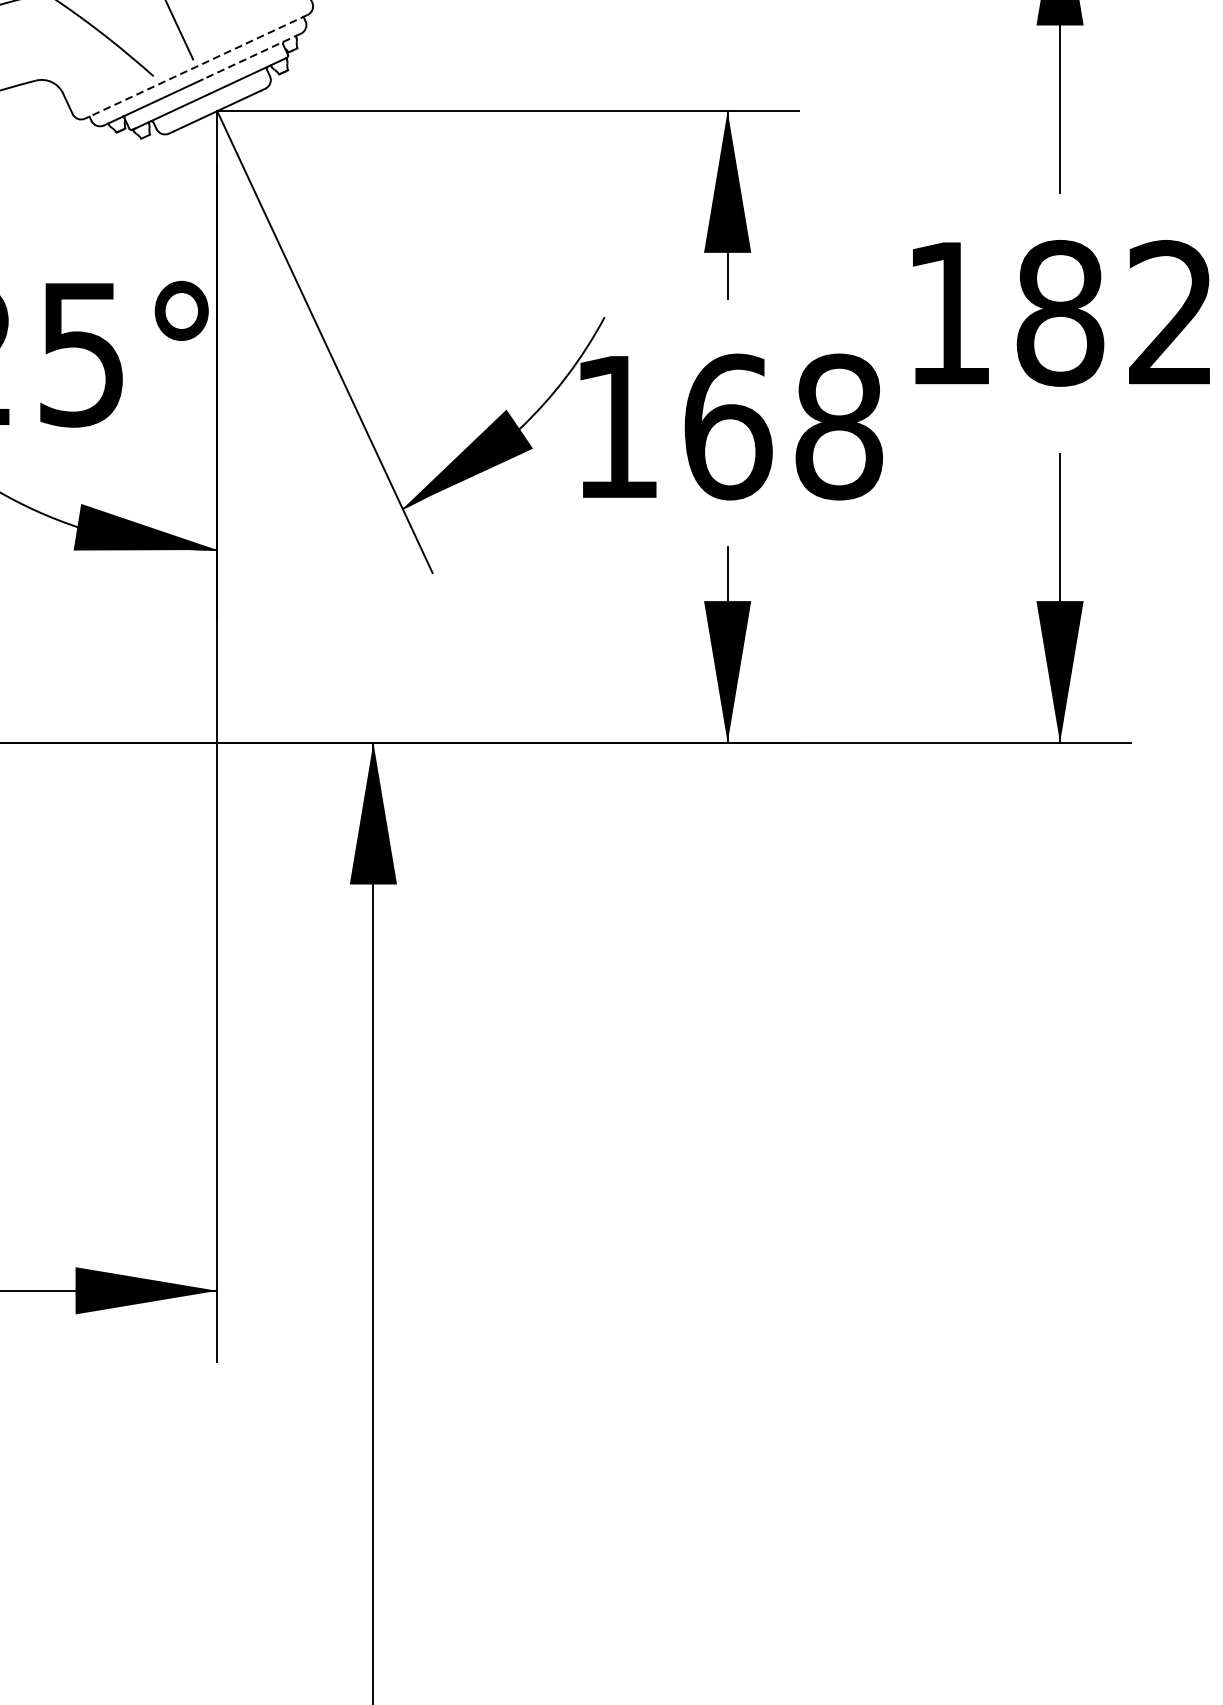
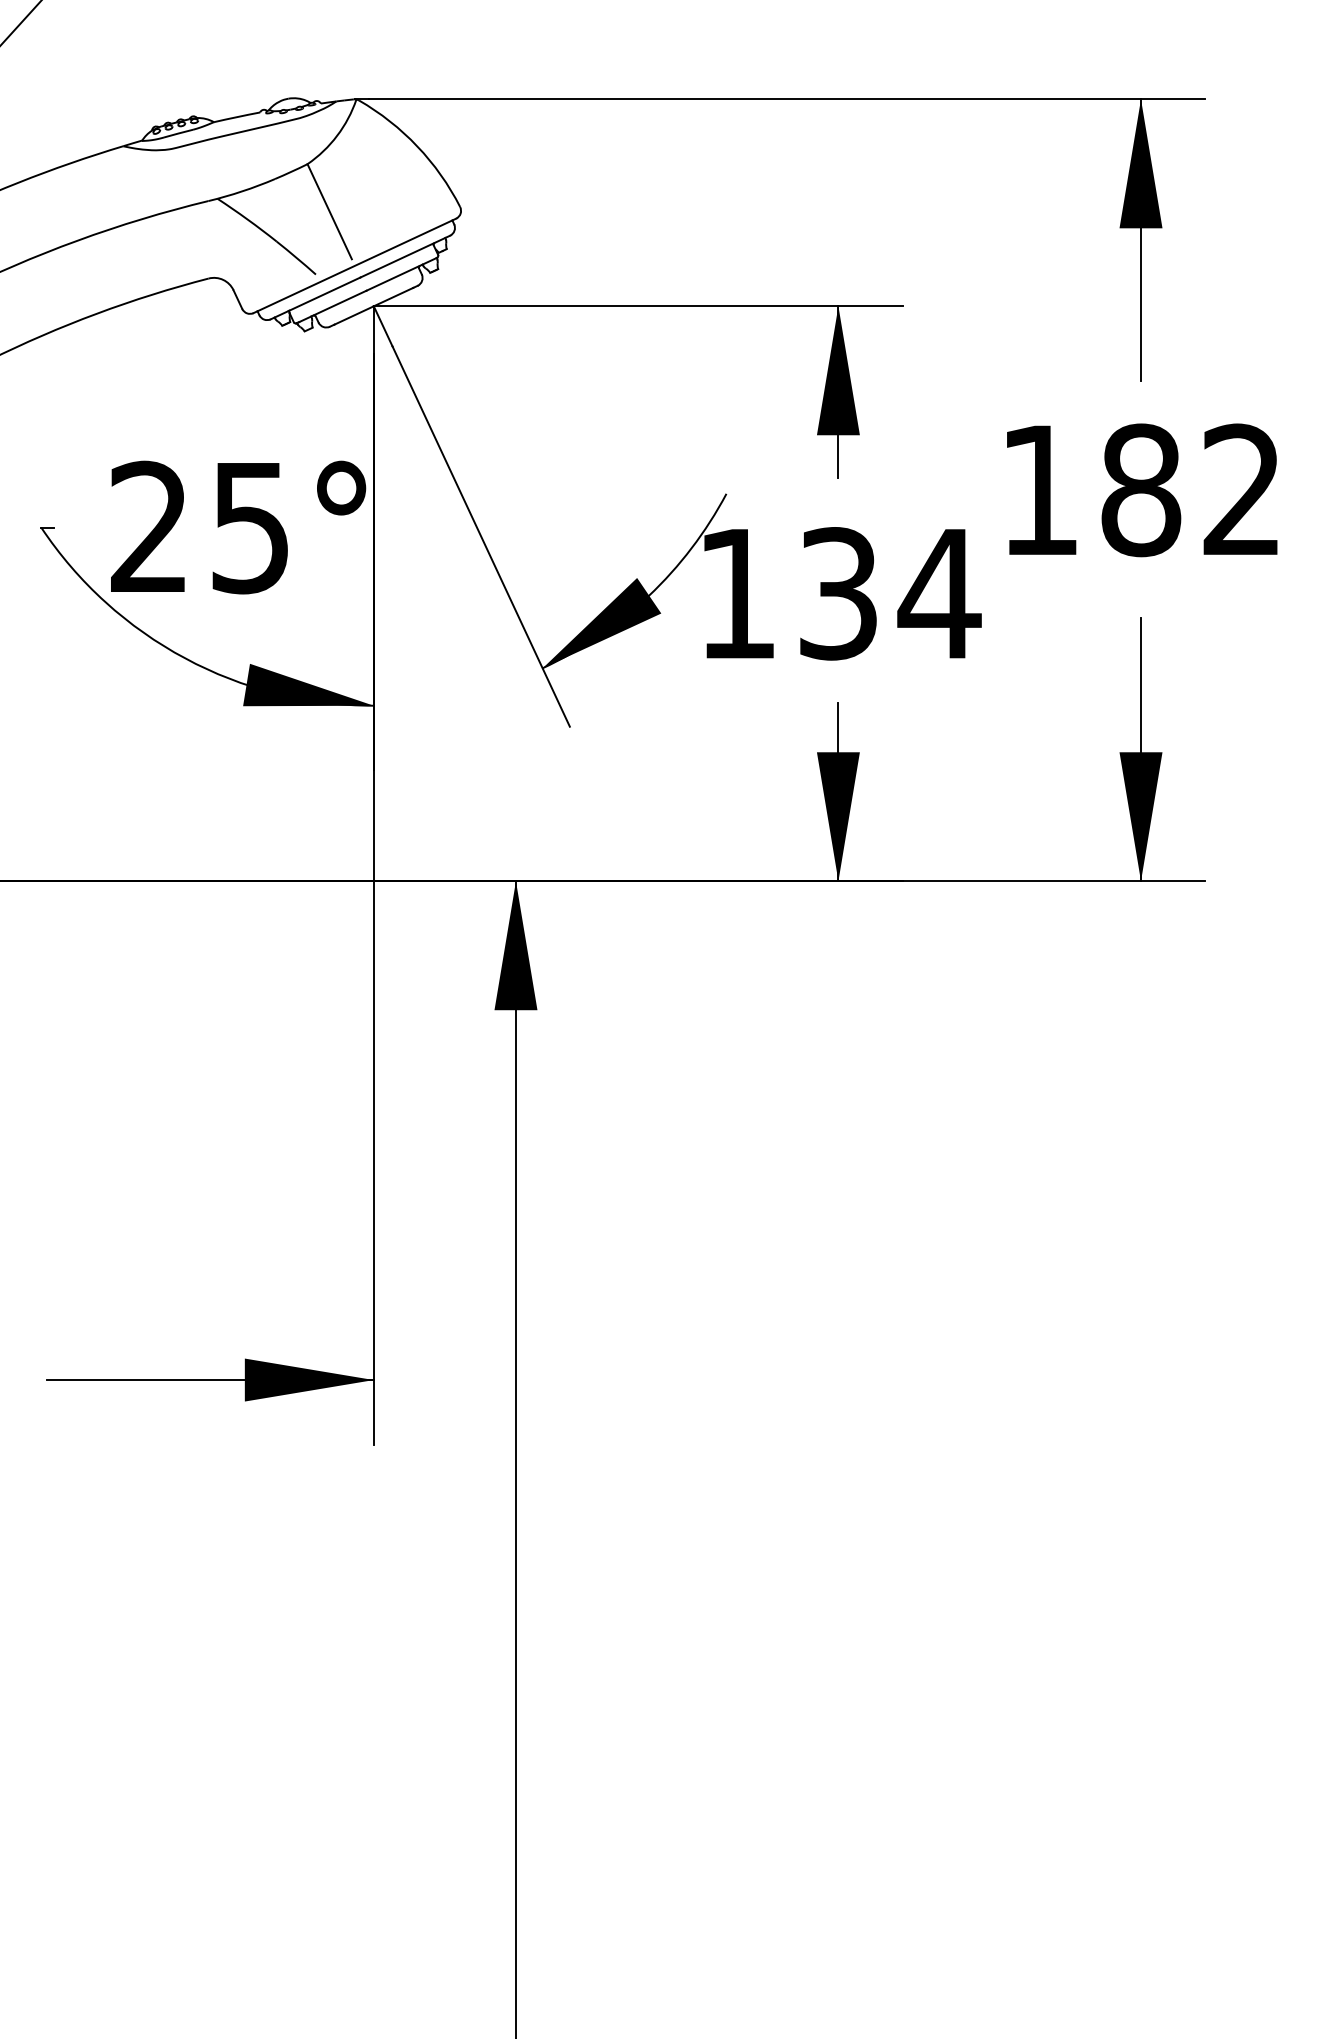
line: (250, 56) -> (404, 256), dashed -> solid
line: (196, 66) -> (354, 265), dashed -> solid
text: (784, 426) -> (890, 593), 168 -> 134

